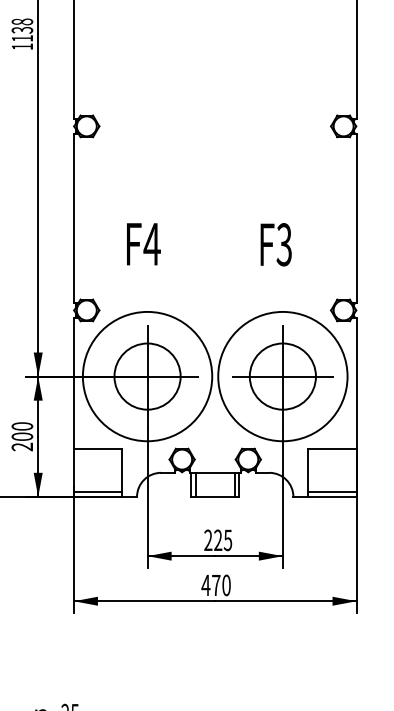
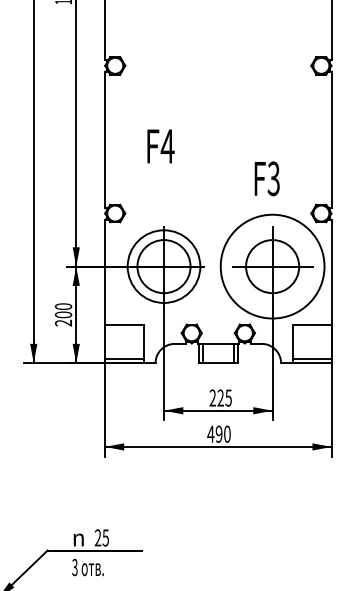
text: (143, 244) -> (160, 146), moved
text: (275, 244) -> (266, 178), moved
circle: (146, 376) -> (163, 266), size x0.7
text: (215, 584) -> (218, 433), 470 -> 490

